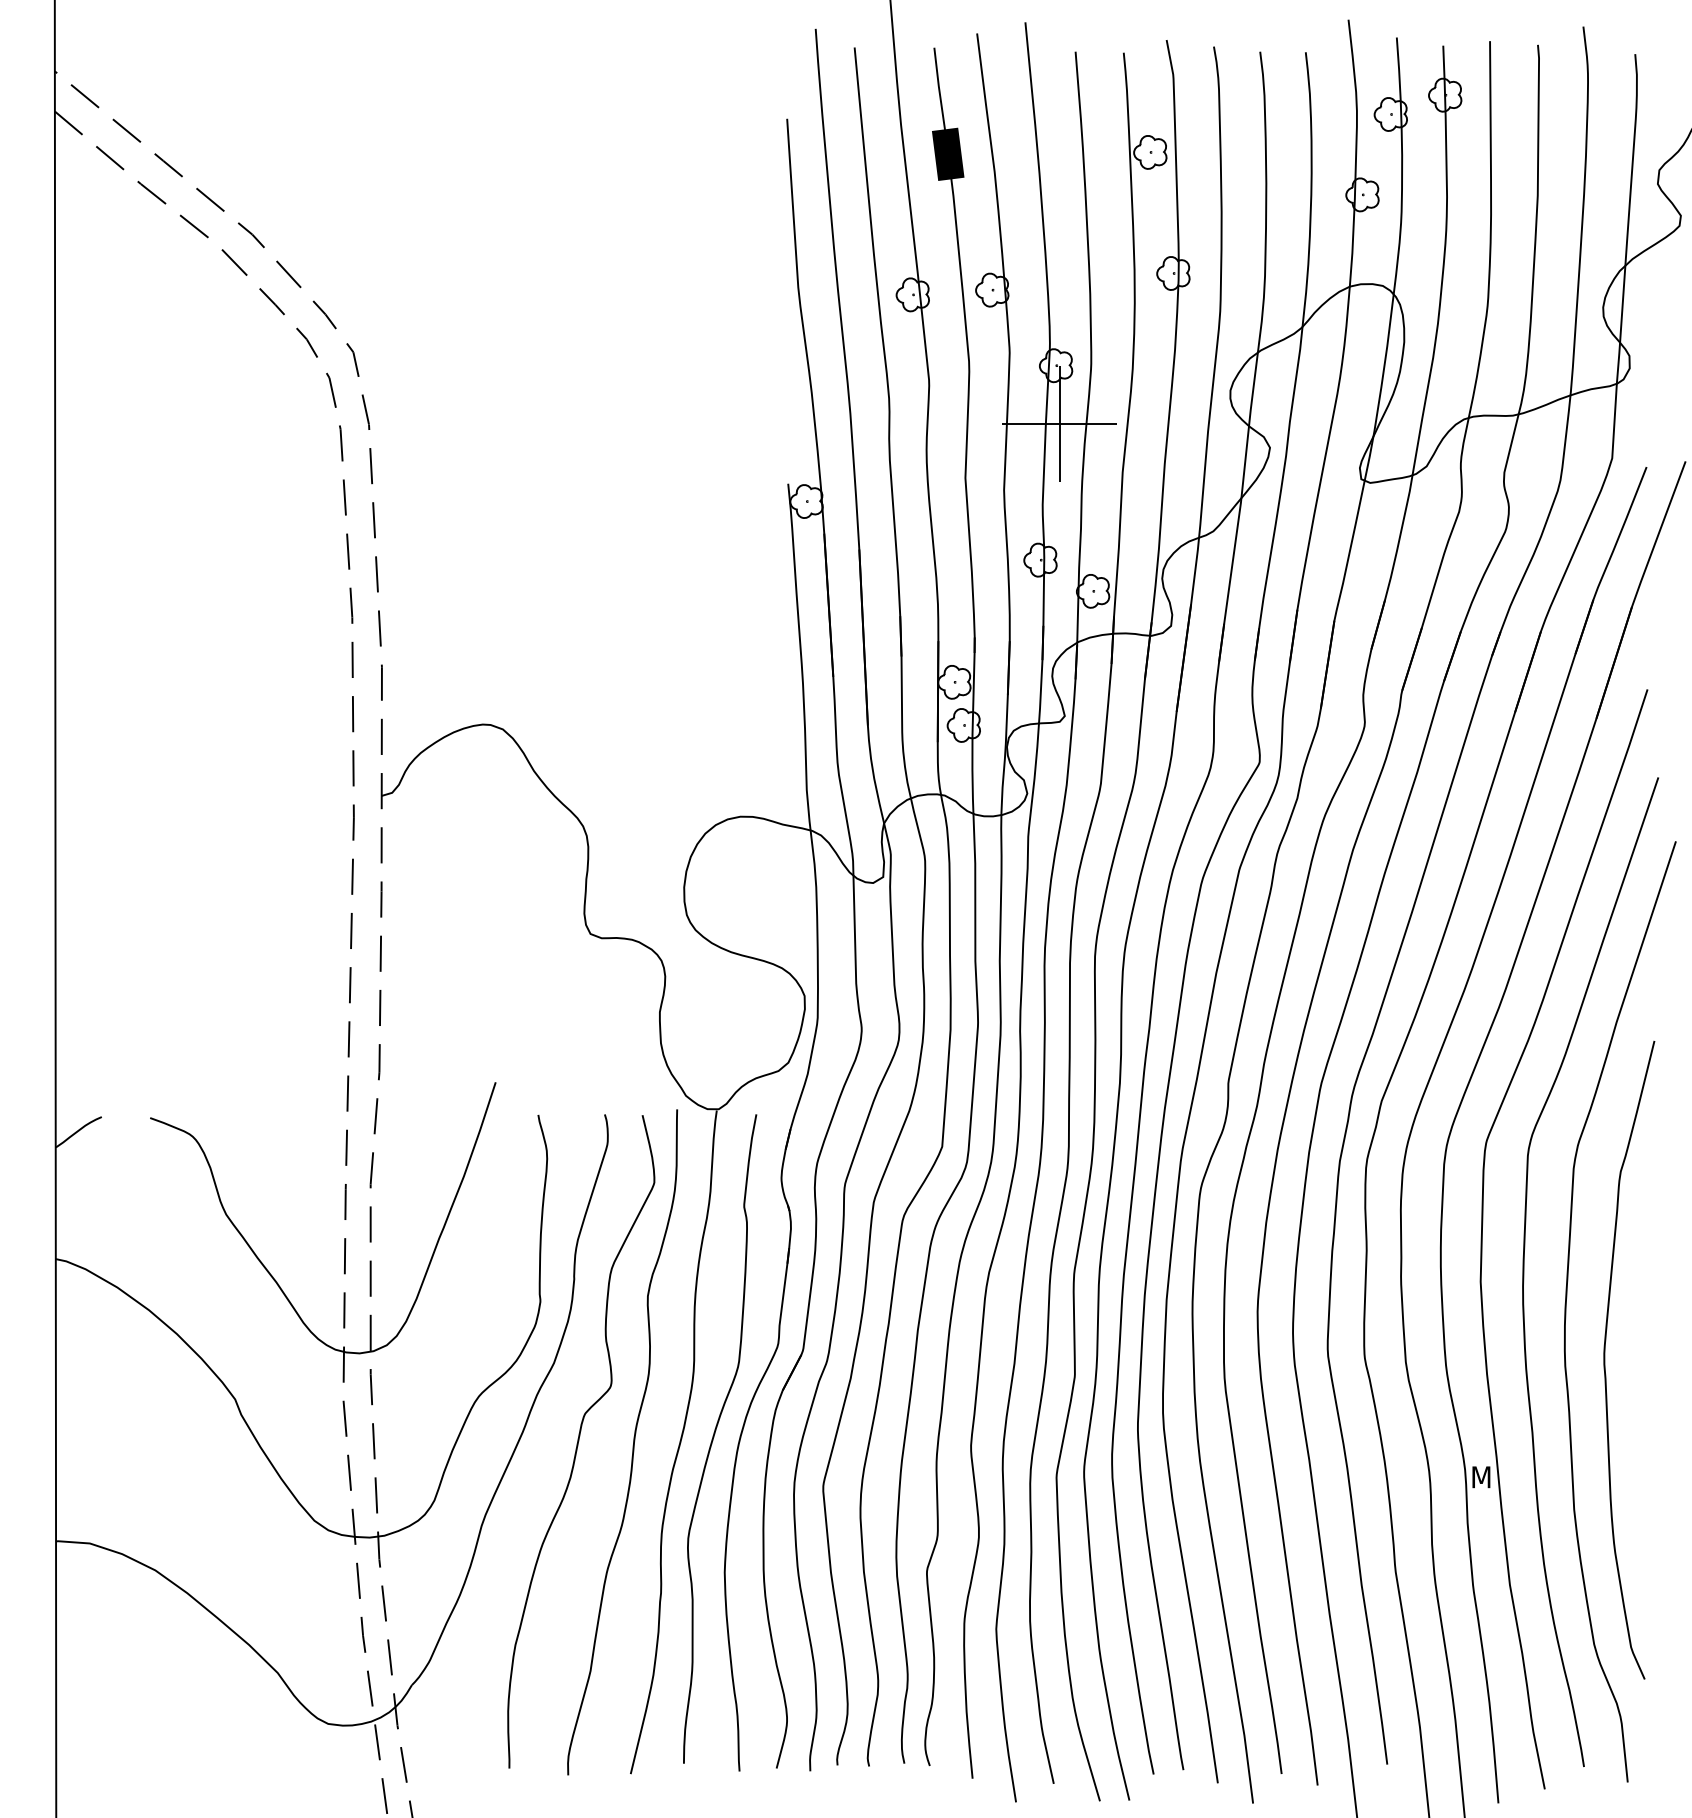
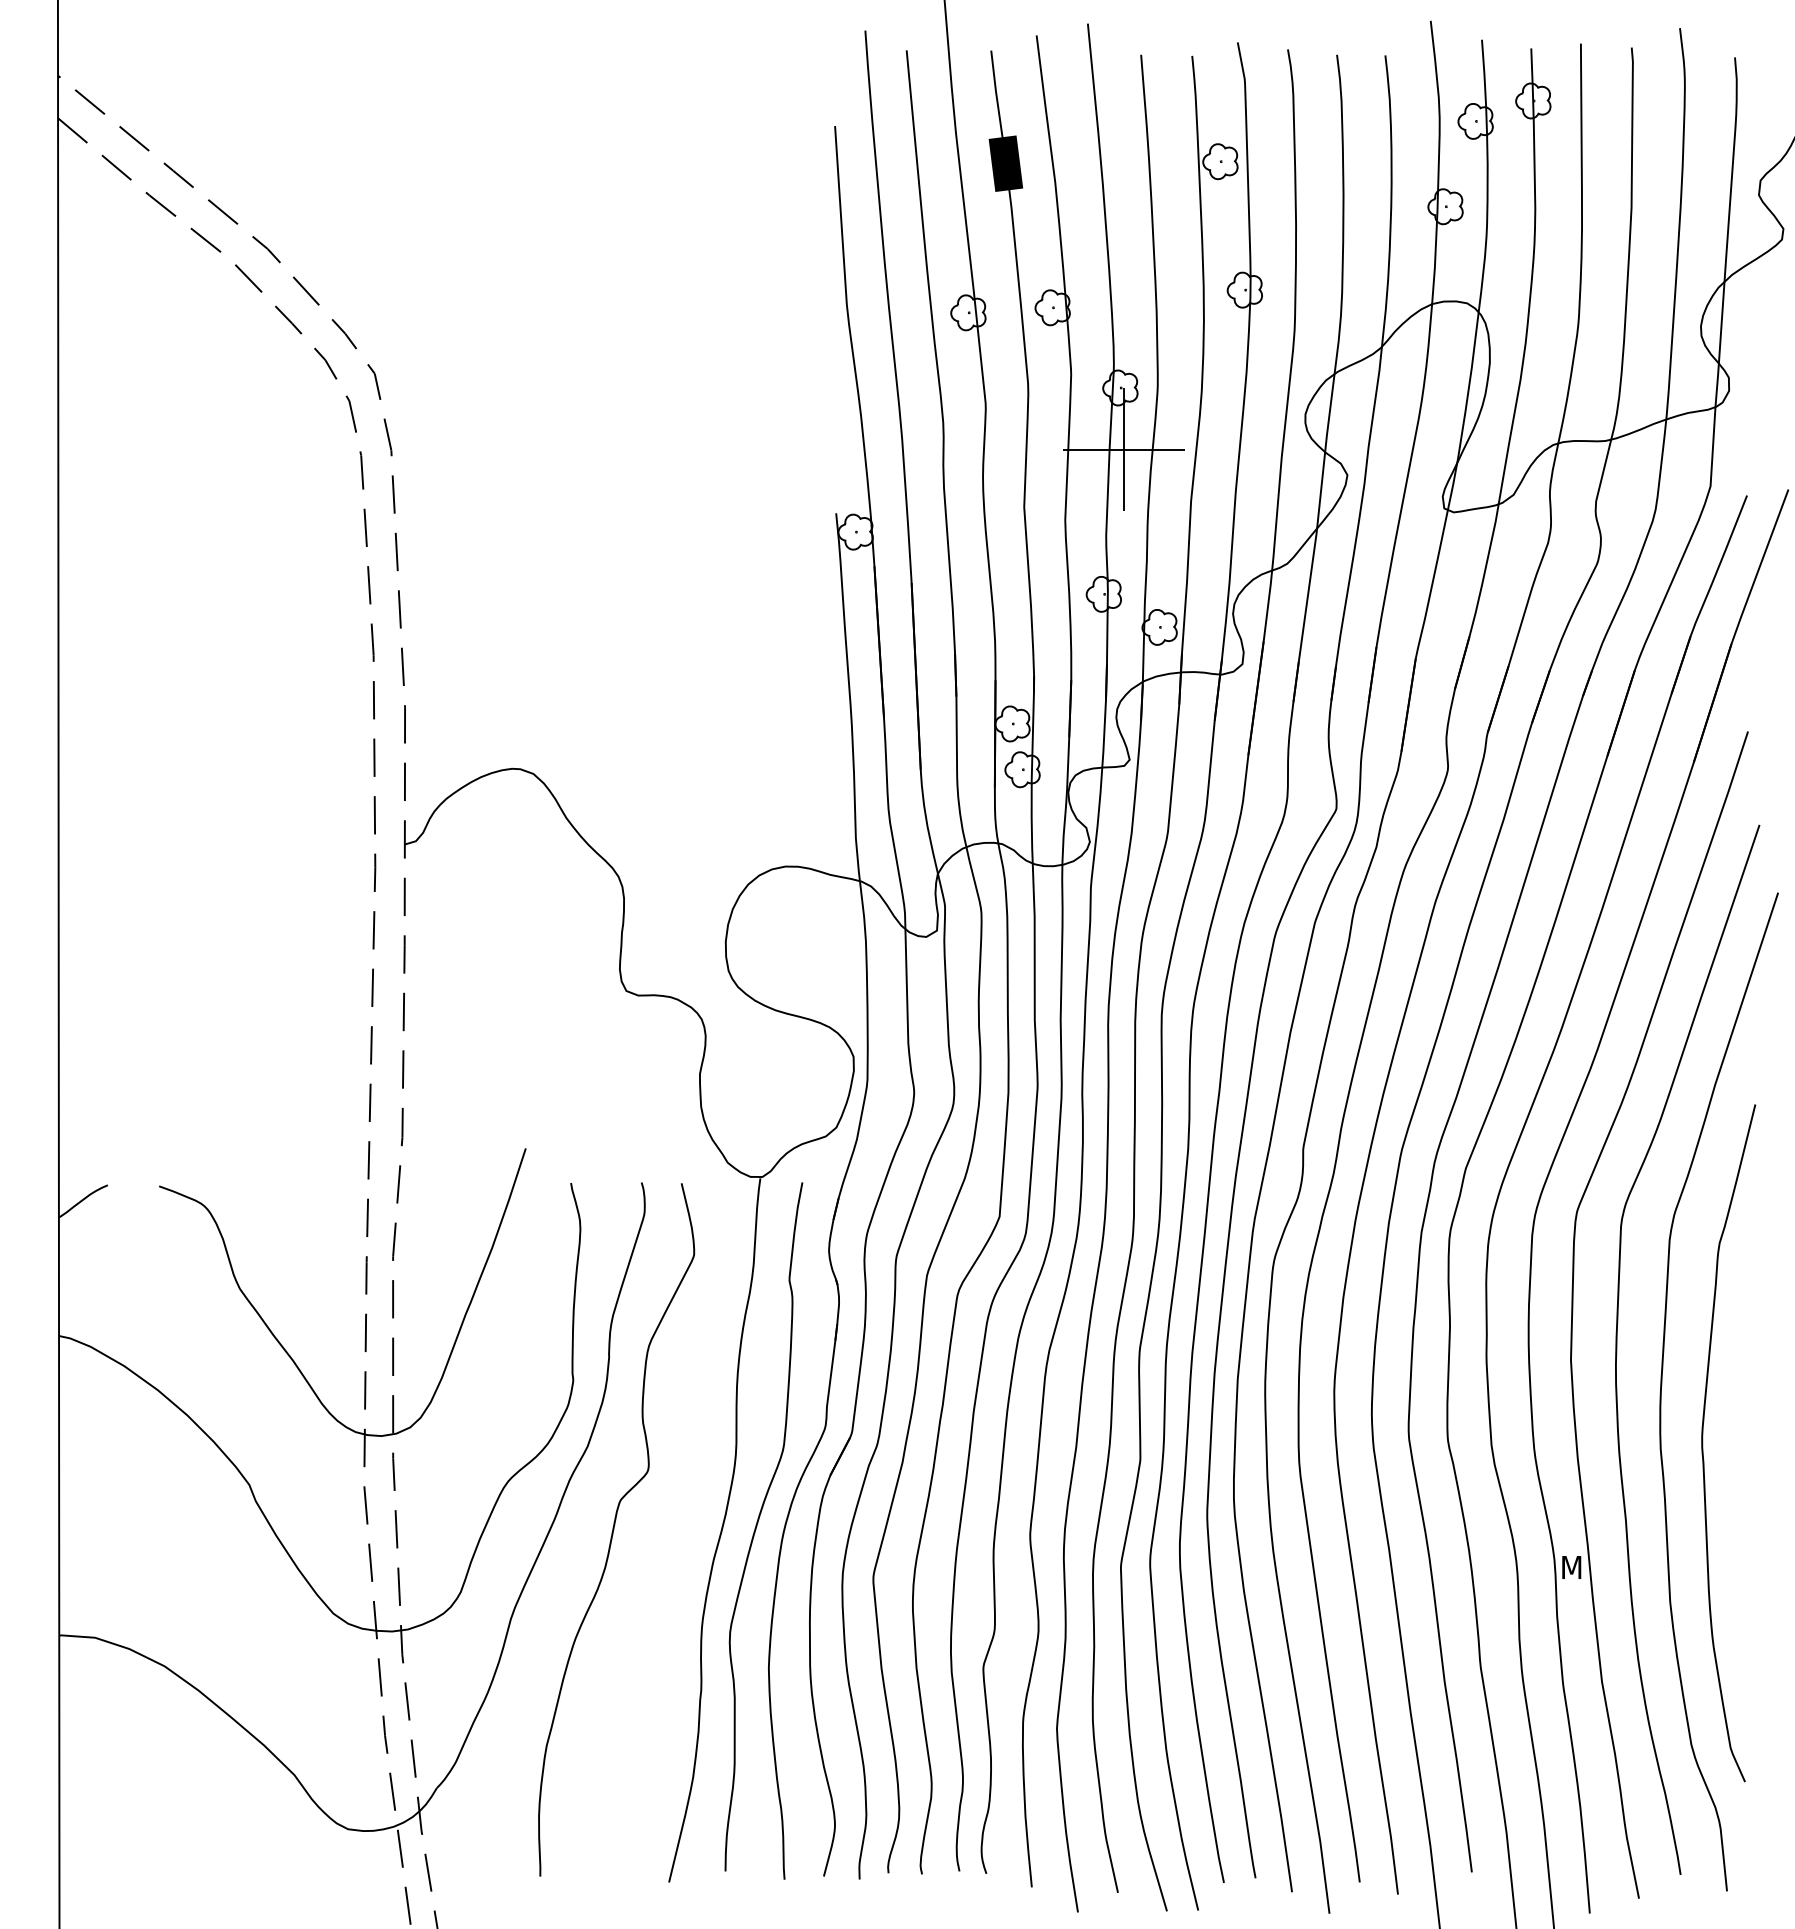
curve: (633, 1442) -> (671, 1530), removed

